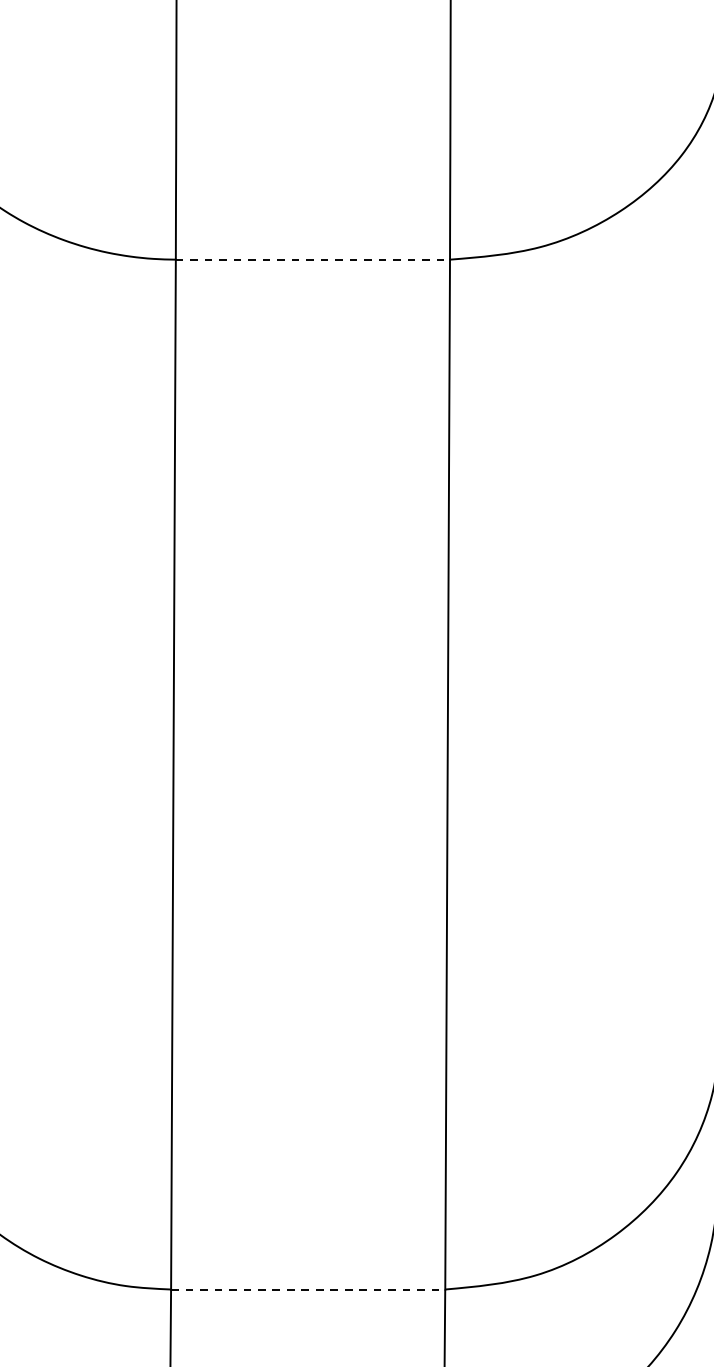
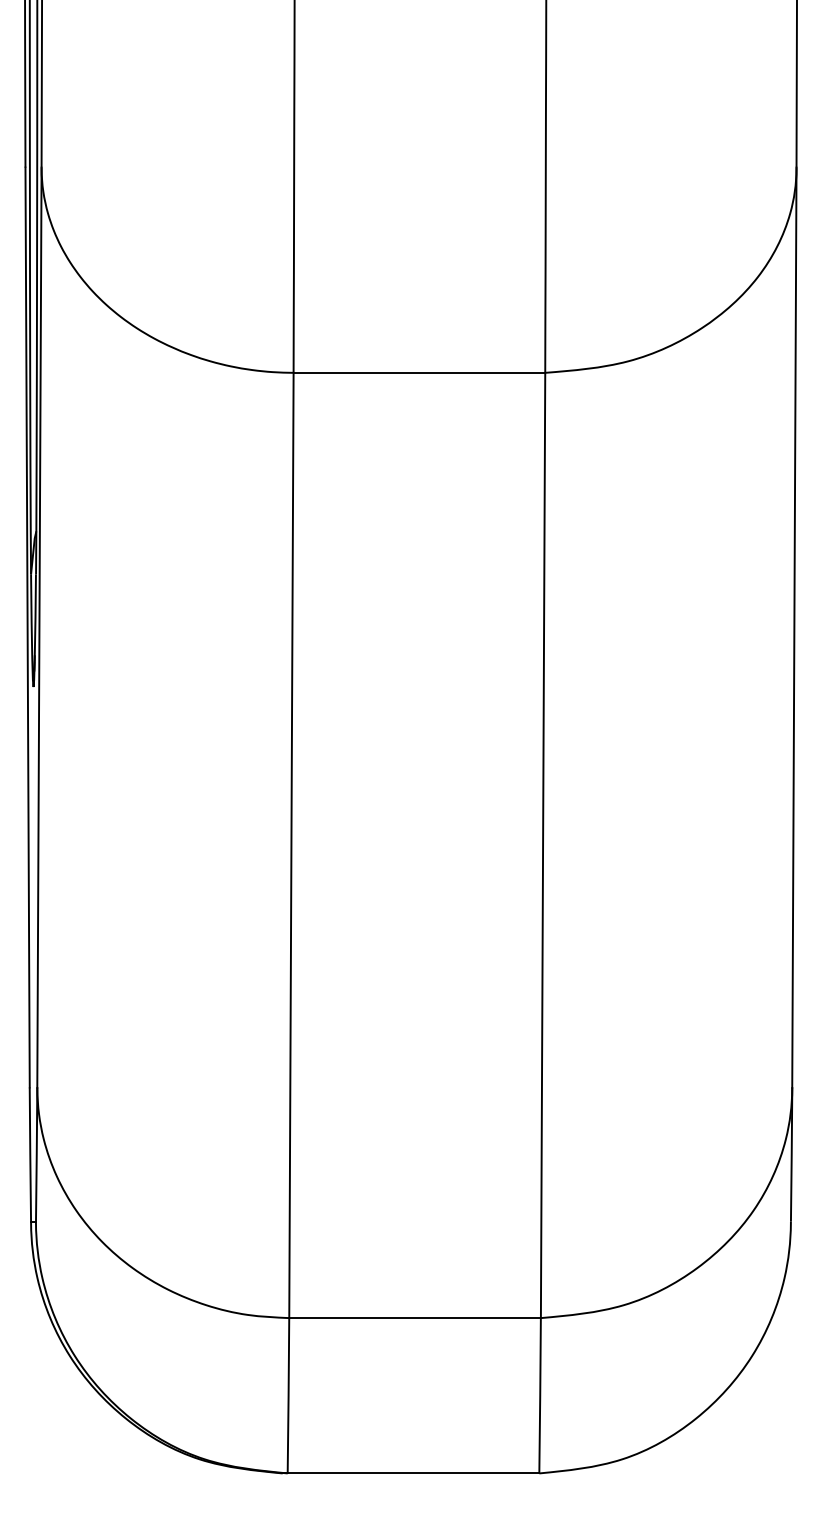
line: (313, 259) -> (419, 372), dashed -> solid
line: (308, 1289) -> (415, 1318), dashed -> solid

